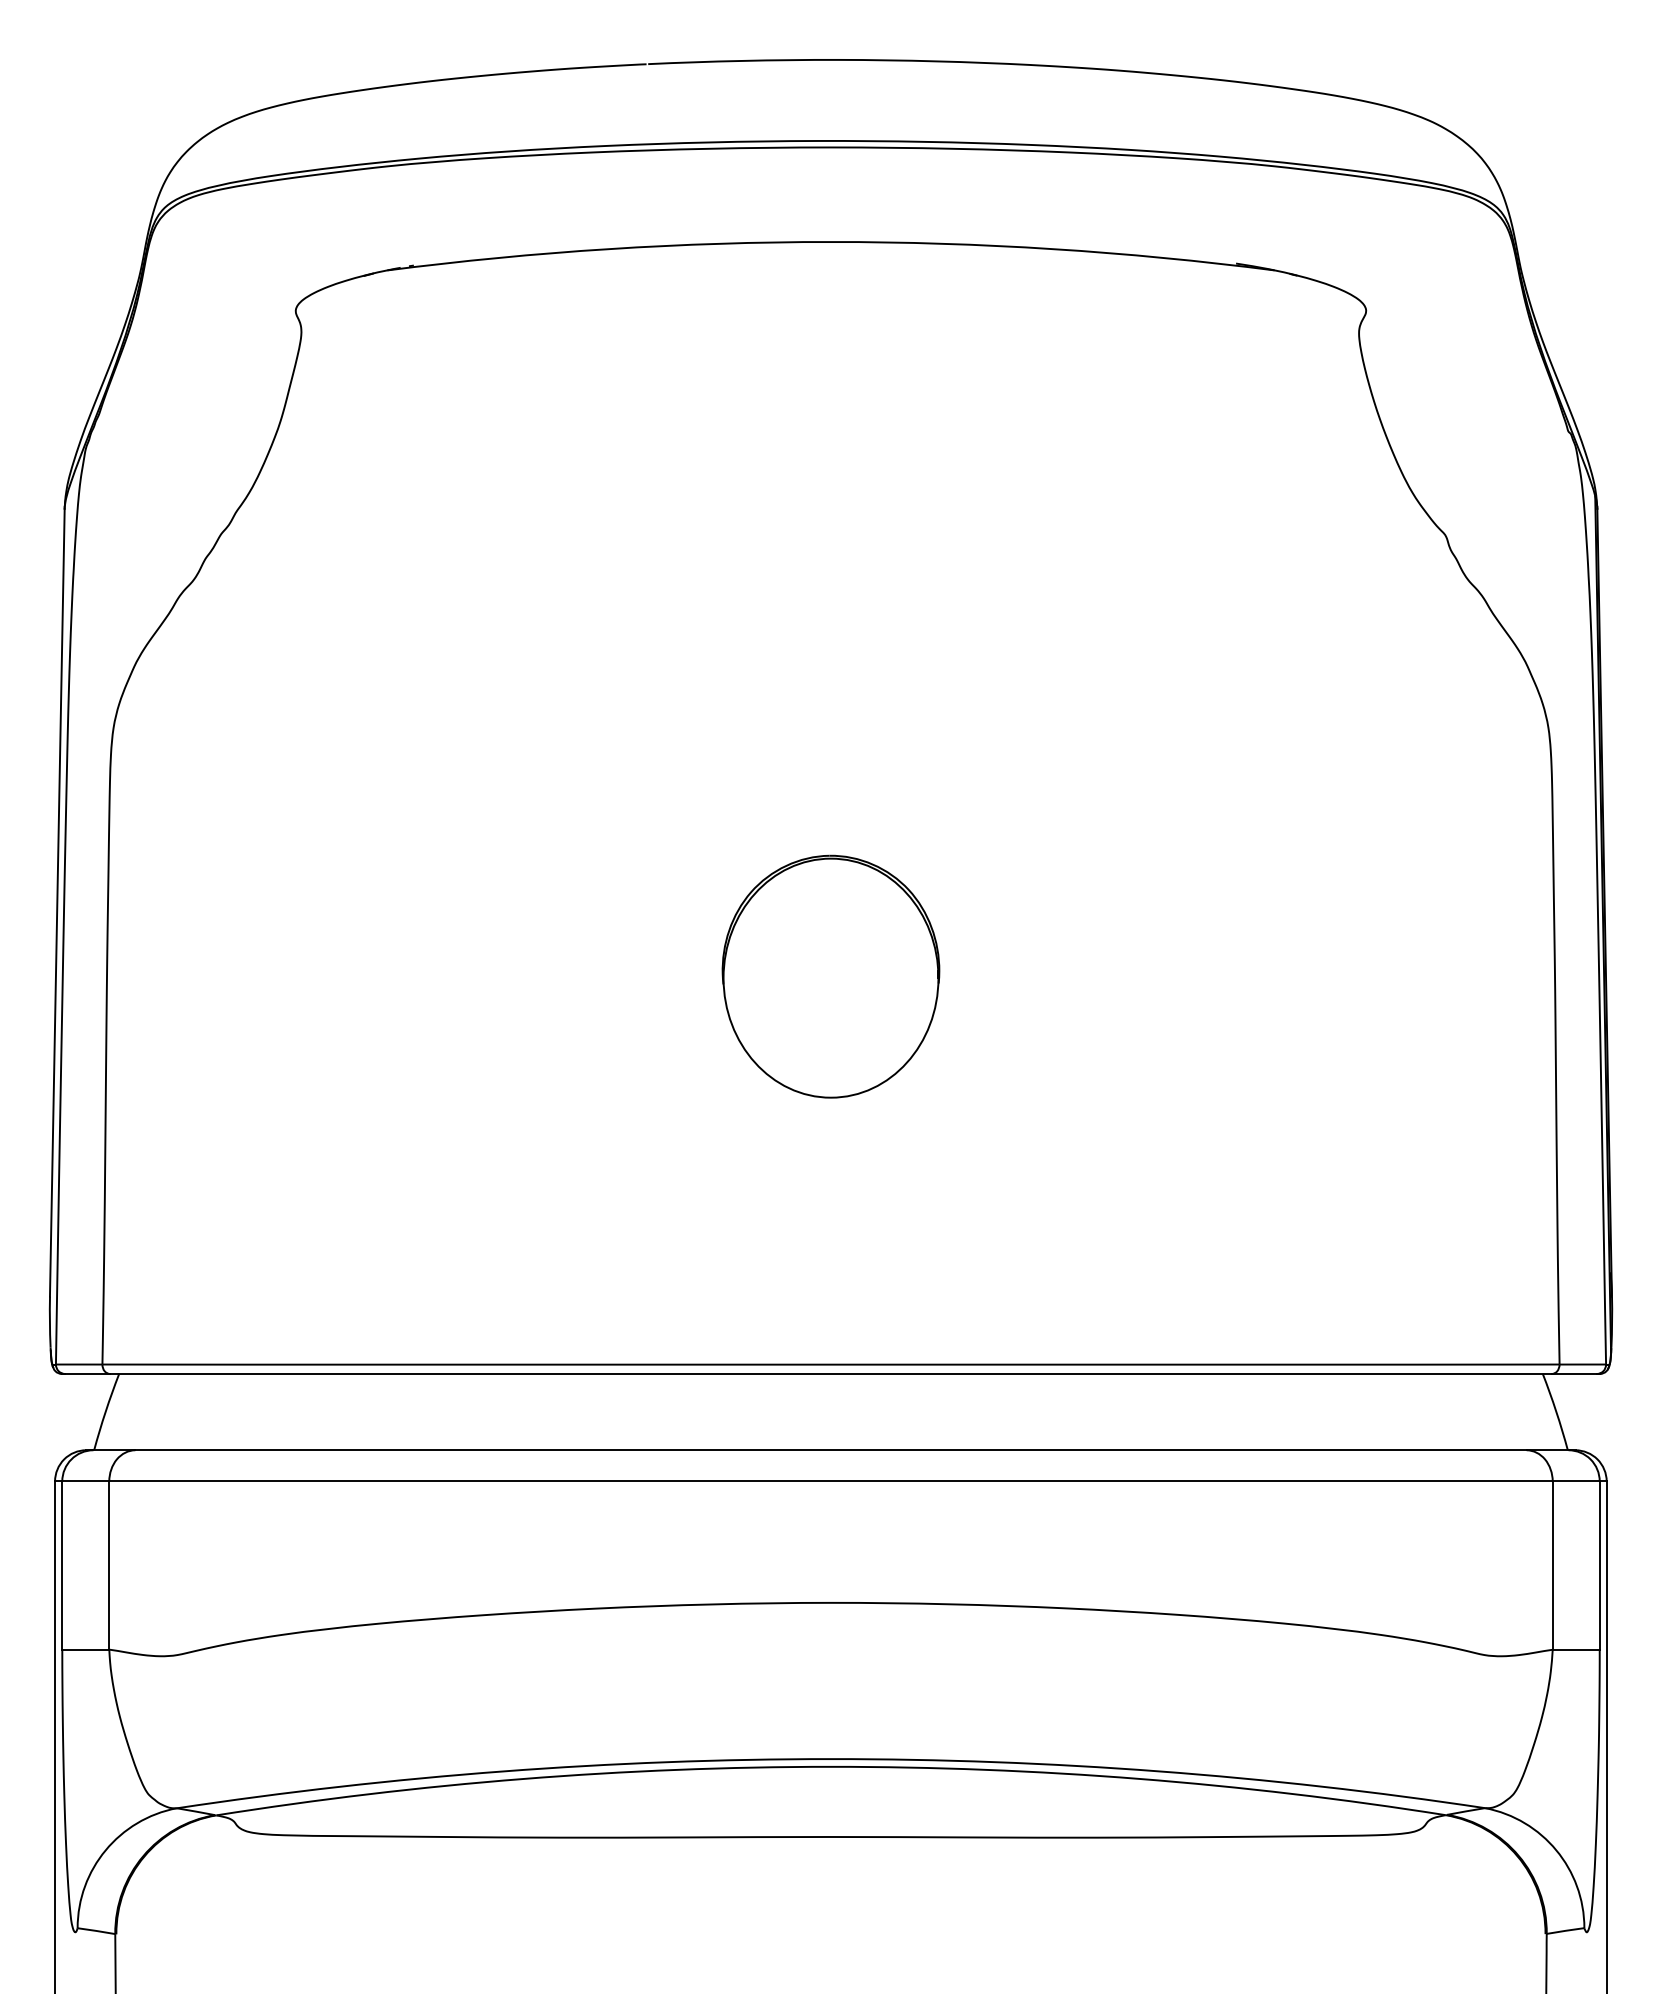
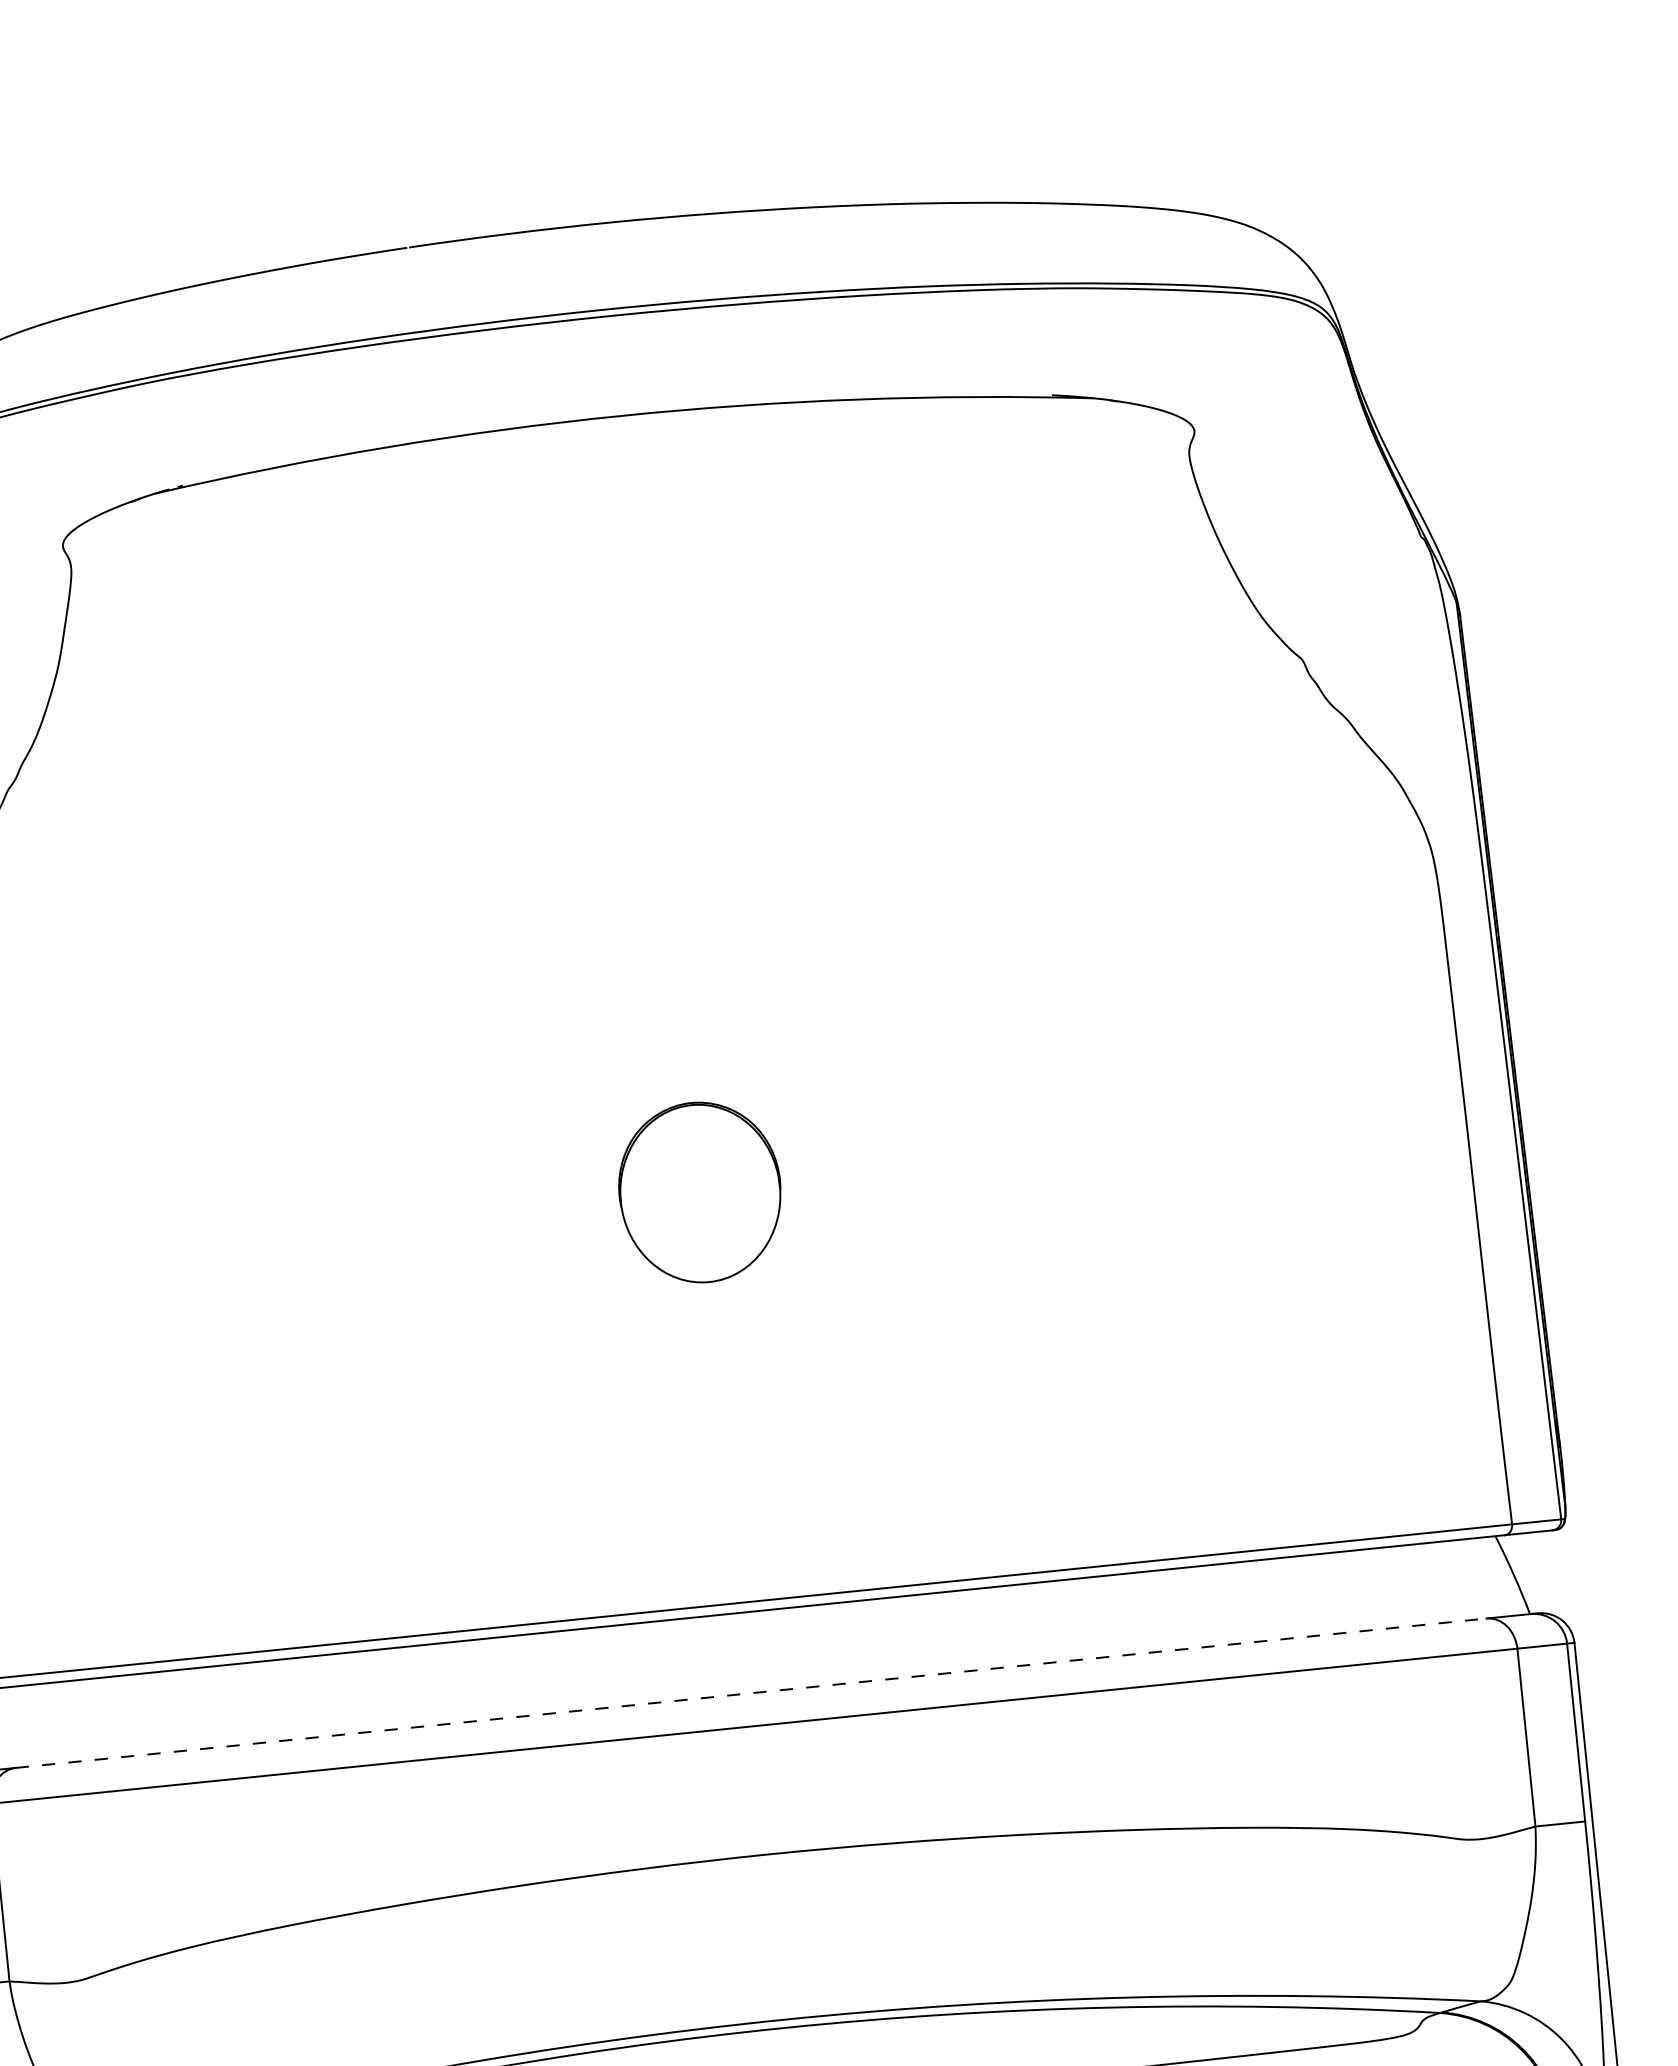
part: (830, 976) -> (699, 1192), size x0.7
line: (831, 1450) -> (751, 1693), solid -> dashed

